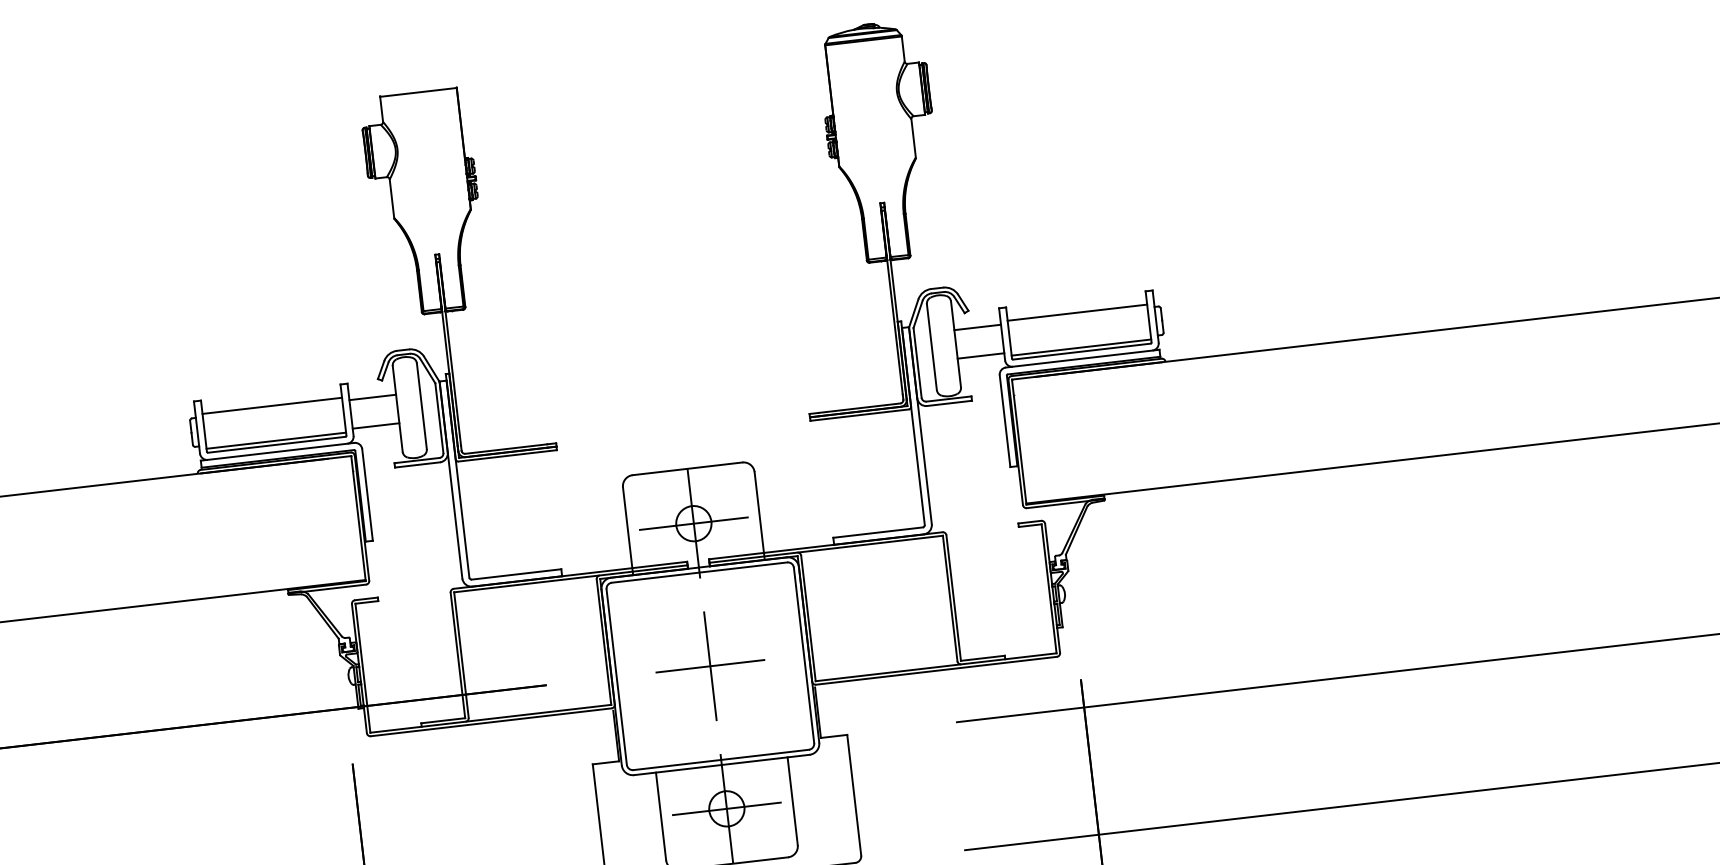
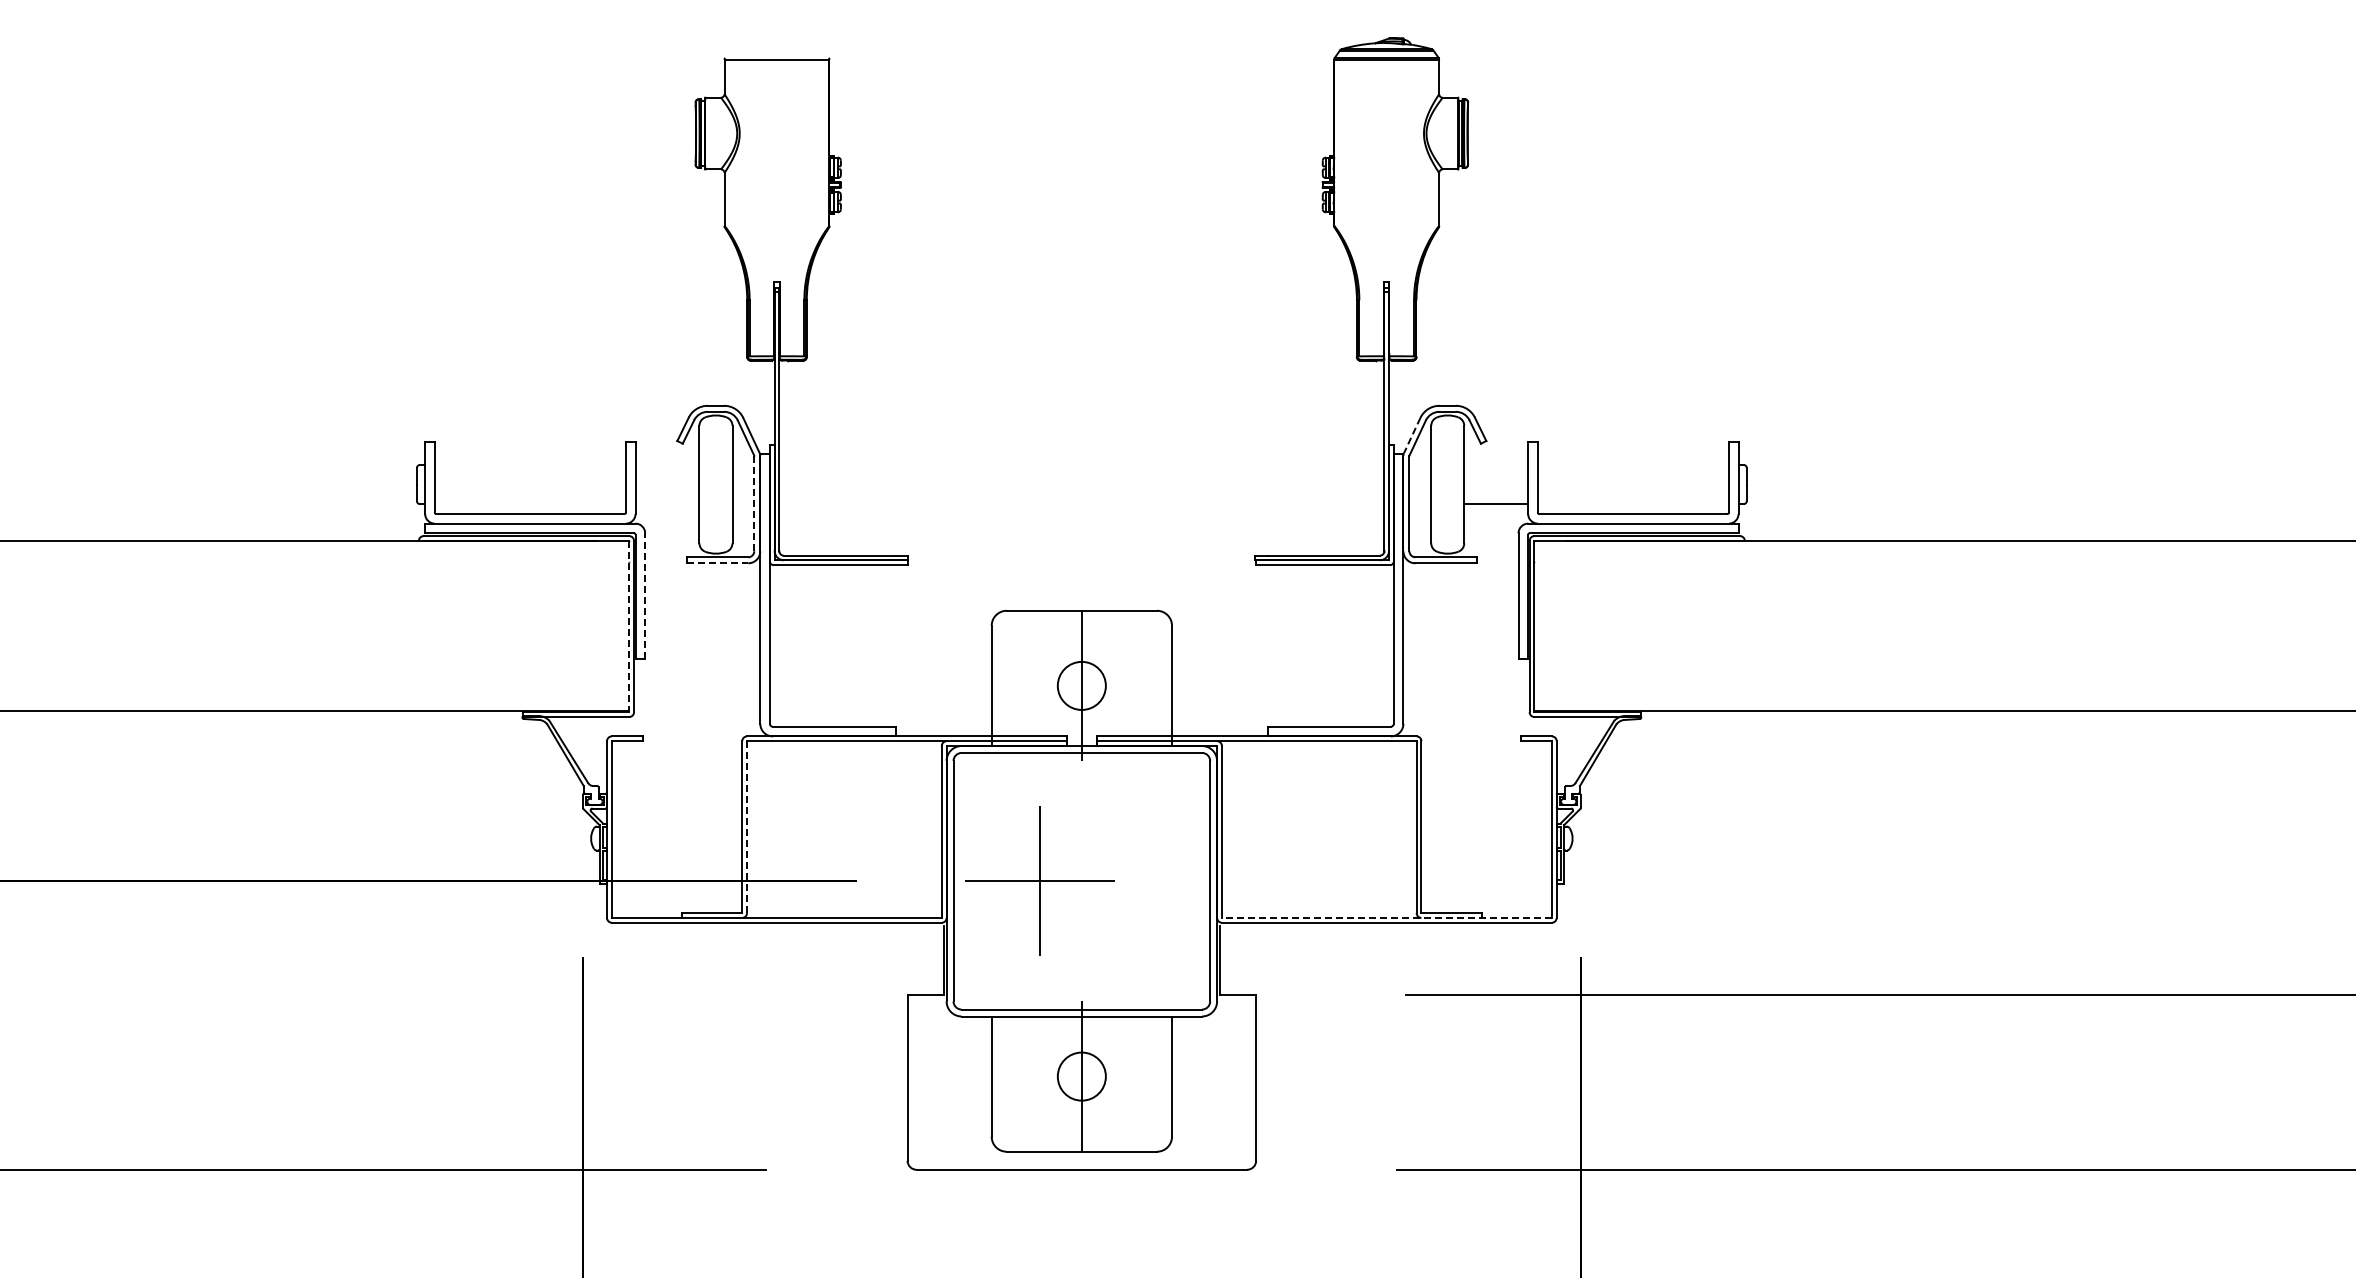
line: (1076, 312) -> (1632, 460), removed
line: (914, 313) -> (1412, 436), solid -> dashed
line: (977, 327) -> (1496, 465), removed
line: (1080, 347) -> (1632, 508), removed
line: (372, 397) -> (667, 465), removed
line: (271, 405) -> (529, 460), removed
line: (439, 418) -> (754, 503), solid -> dashed
line: (376, 426) -> (667, 504), removed
line: (275, 440) -> (529, 508), removed
line: (417, 465) -> (717, 563), solid -> dashed
line: (367, 495) -> (645, 596), solid -> dashed
line: (358, 518) -> (629, 626), solid -> dashed
line: (693, 523) -> (1081, 685), removed
line: (461, 655) -> (747, 827), solid -> dashed
part: (710, 665) -> (1039, 880), moved
line: (935, 666) -> (1386, 917), solid -> dashed
line: (726, 808) -> (1081, 1076), removed

